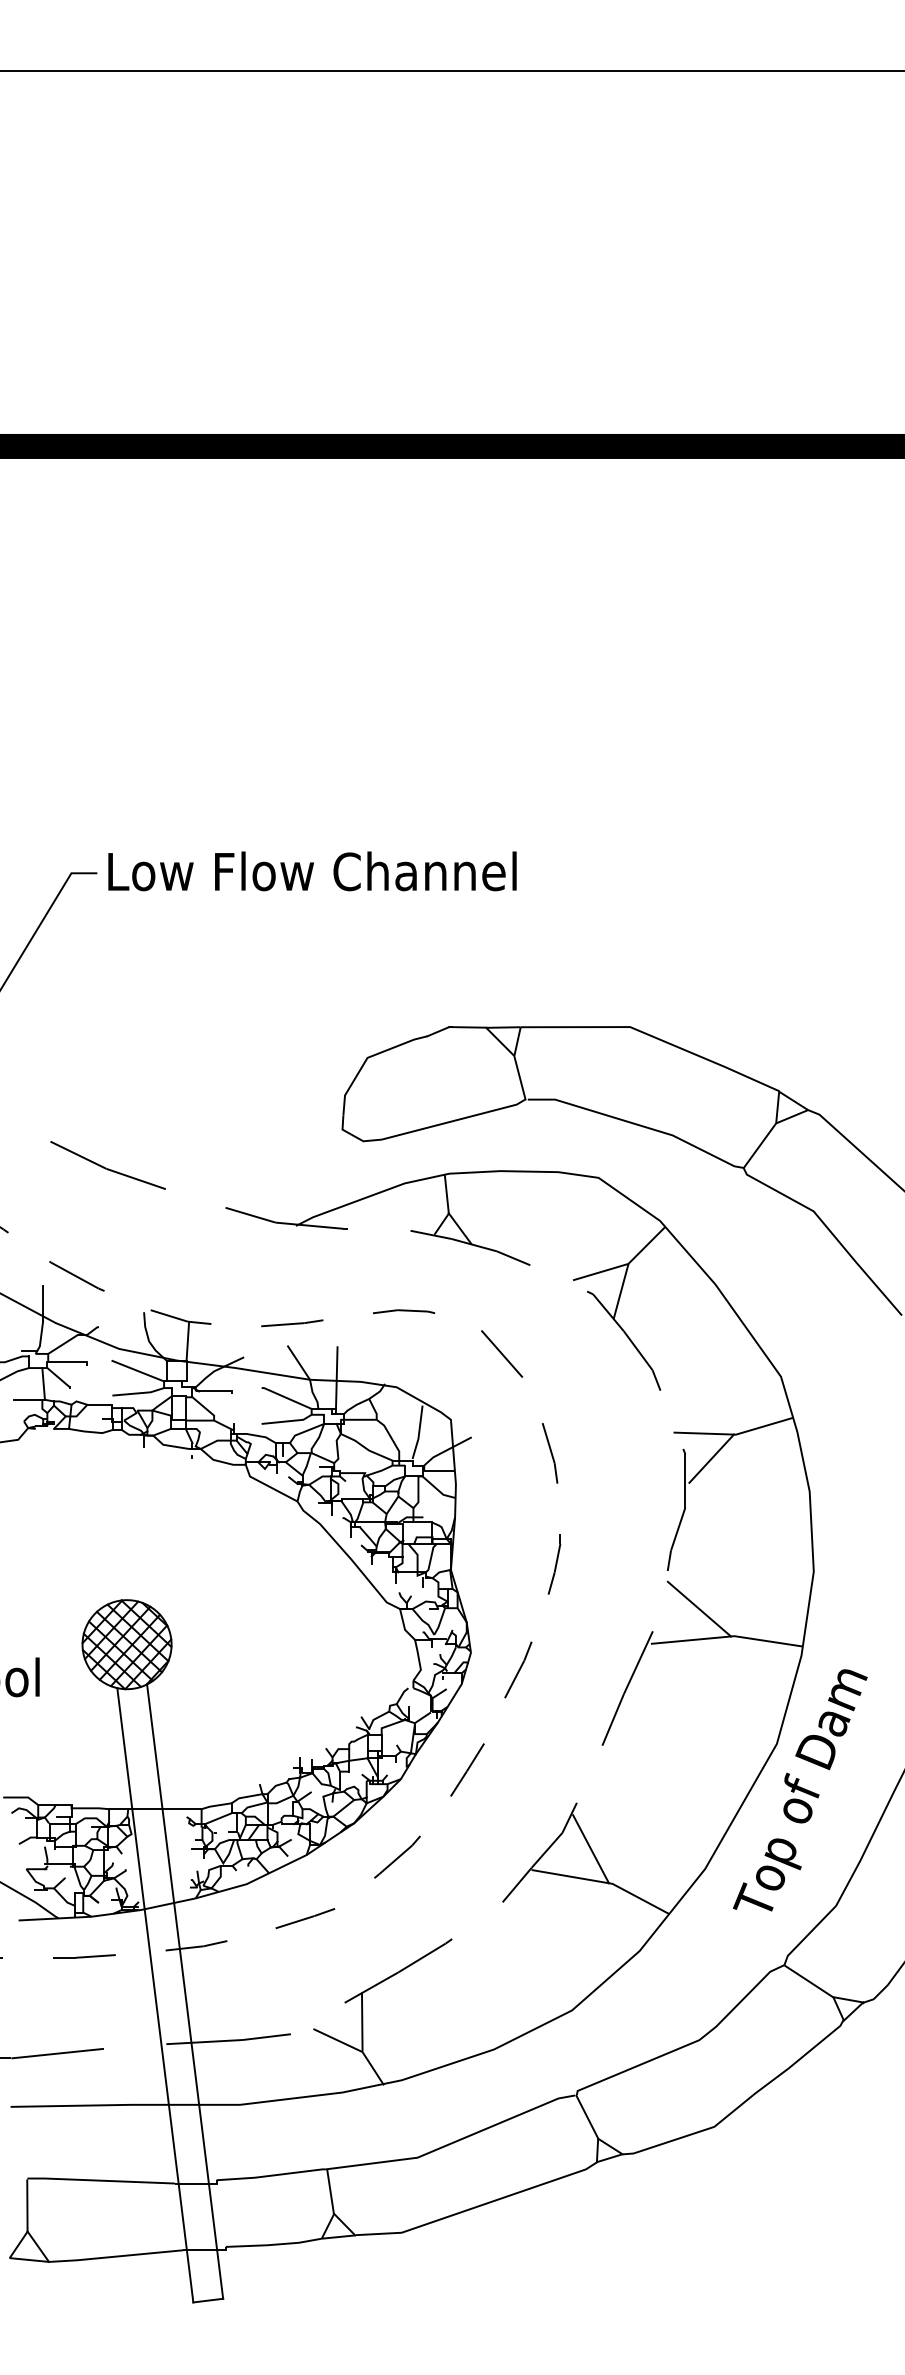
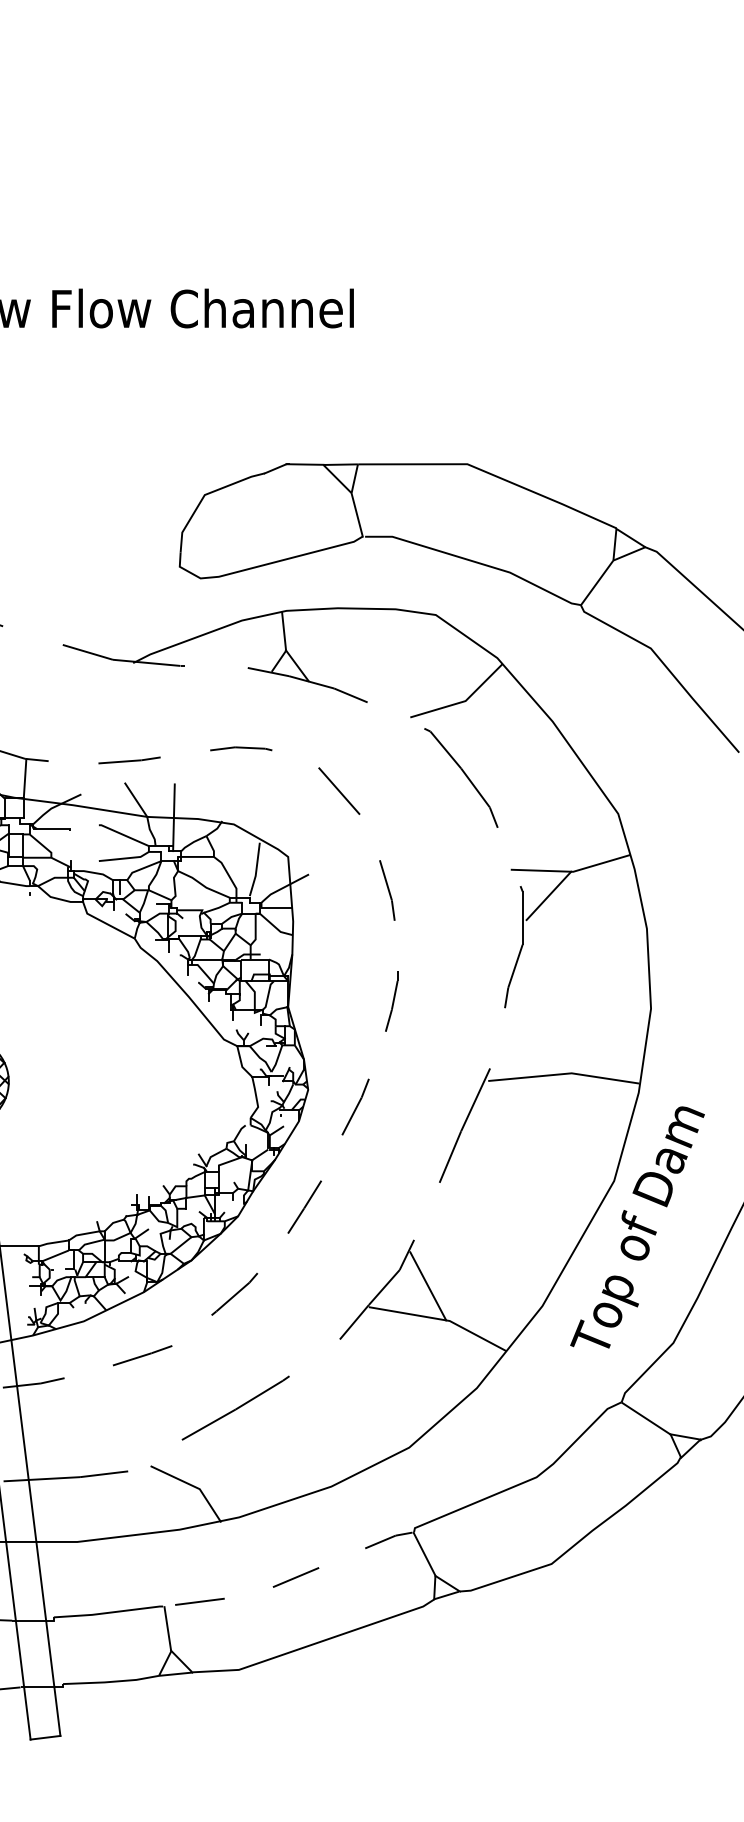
line: (621, 1290) -> (458, 727), removed
line: (699, 1608) -> (536, 1045), removed
line: (362, 2021) -> (199, 1458), removed
line: (452, 2143) -> (289, 1580), solid -> dashed

